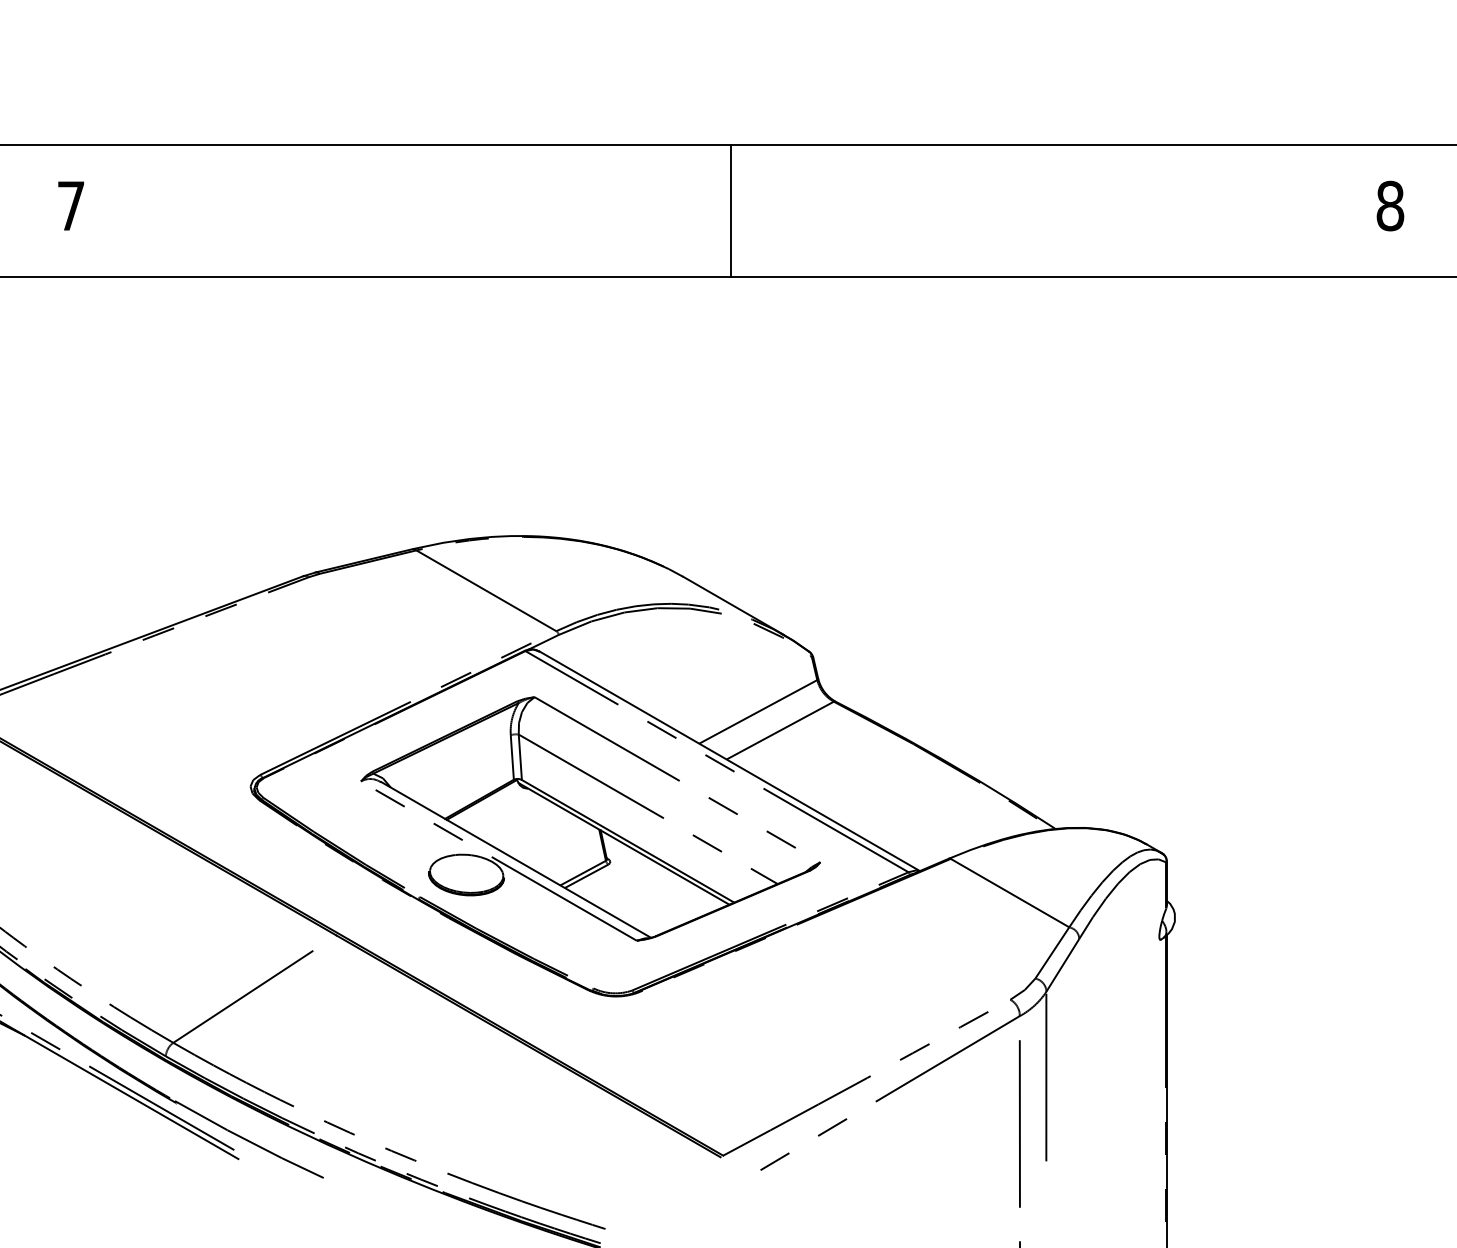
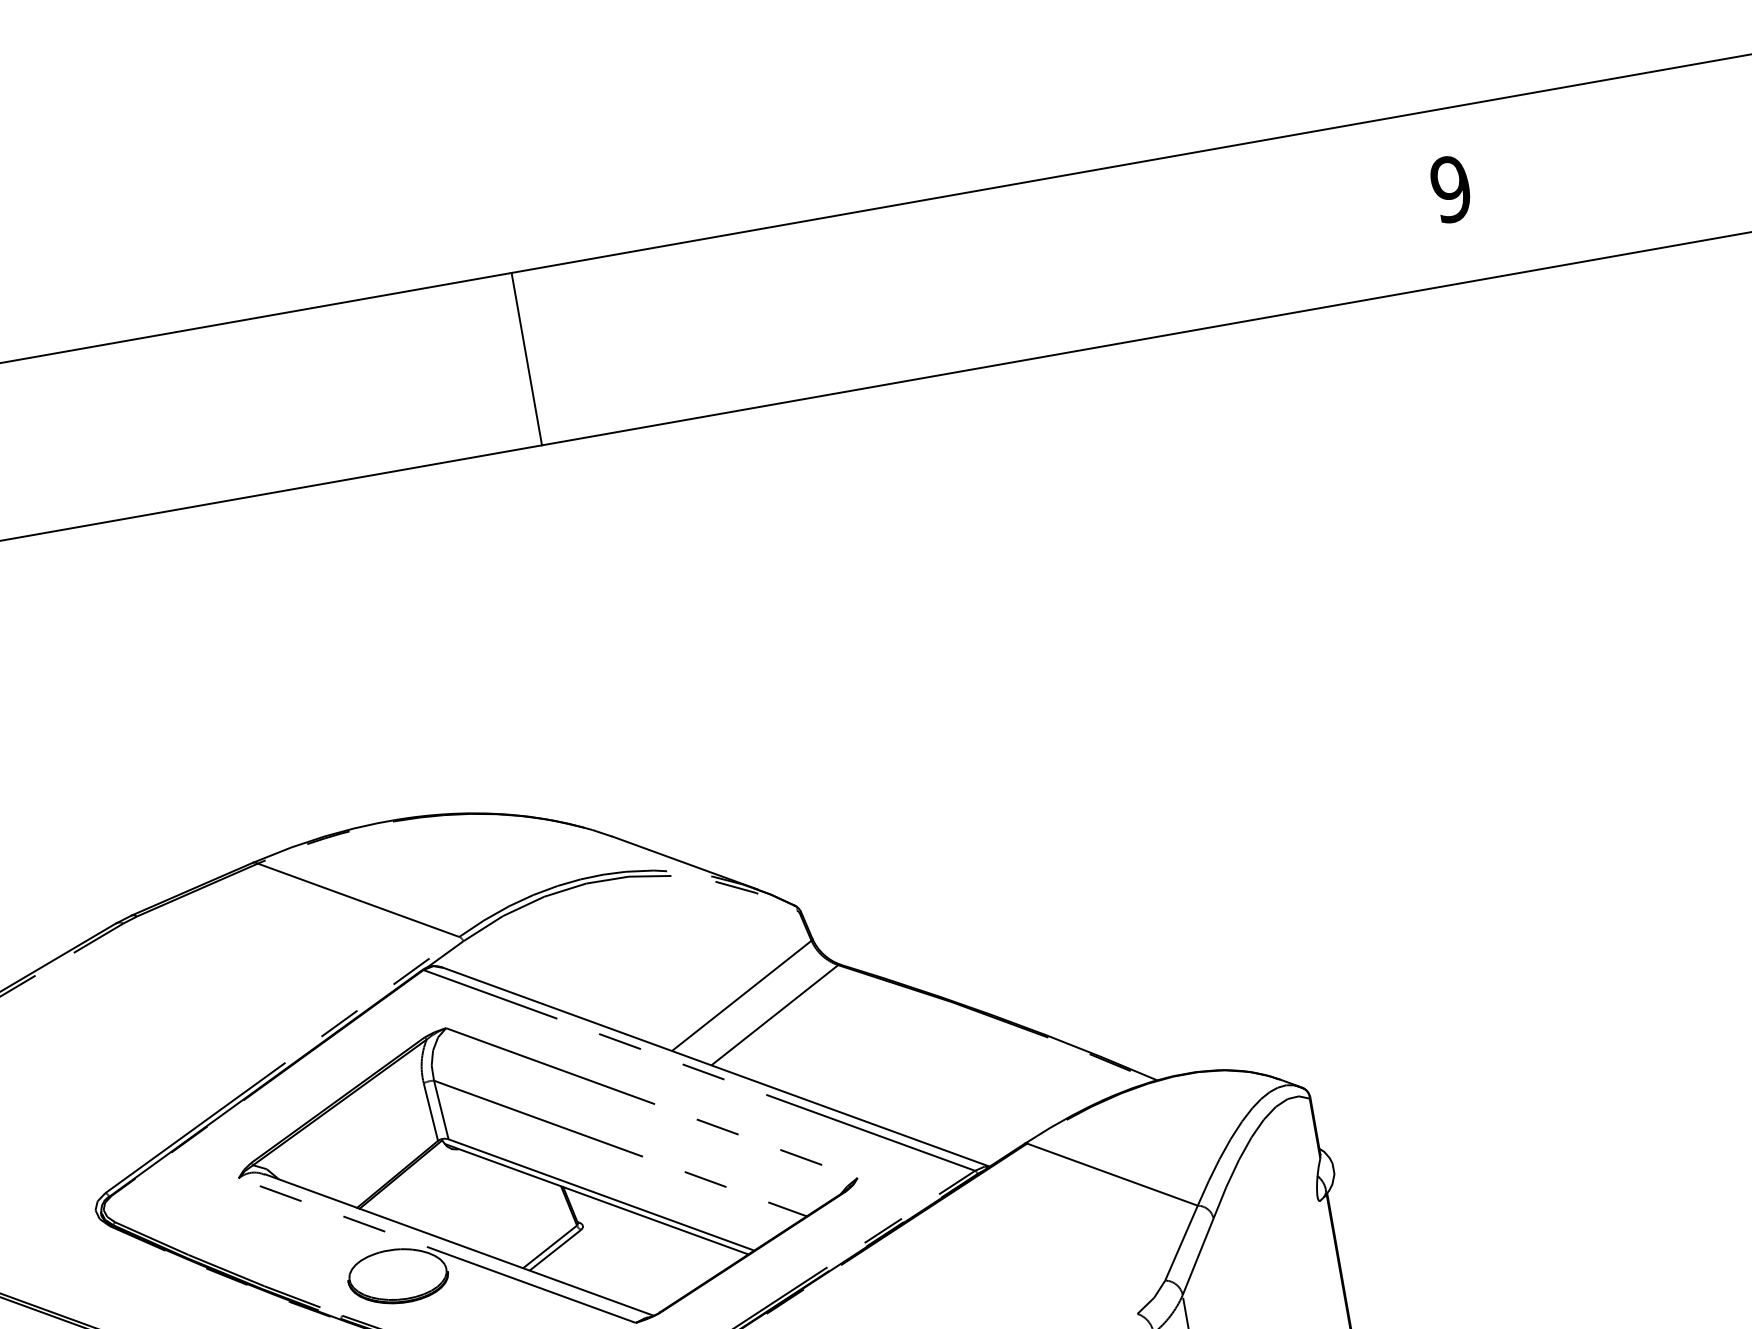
text: (1390, 206) -> (1451, 189), 8 -> 9
line: (731, 211) -> (527, 359), moved

